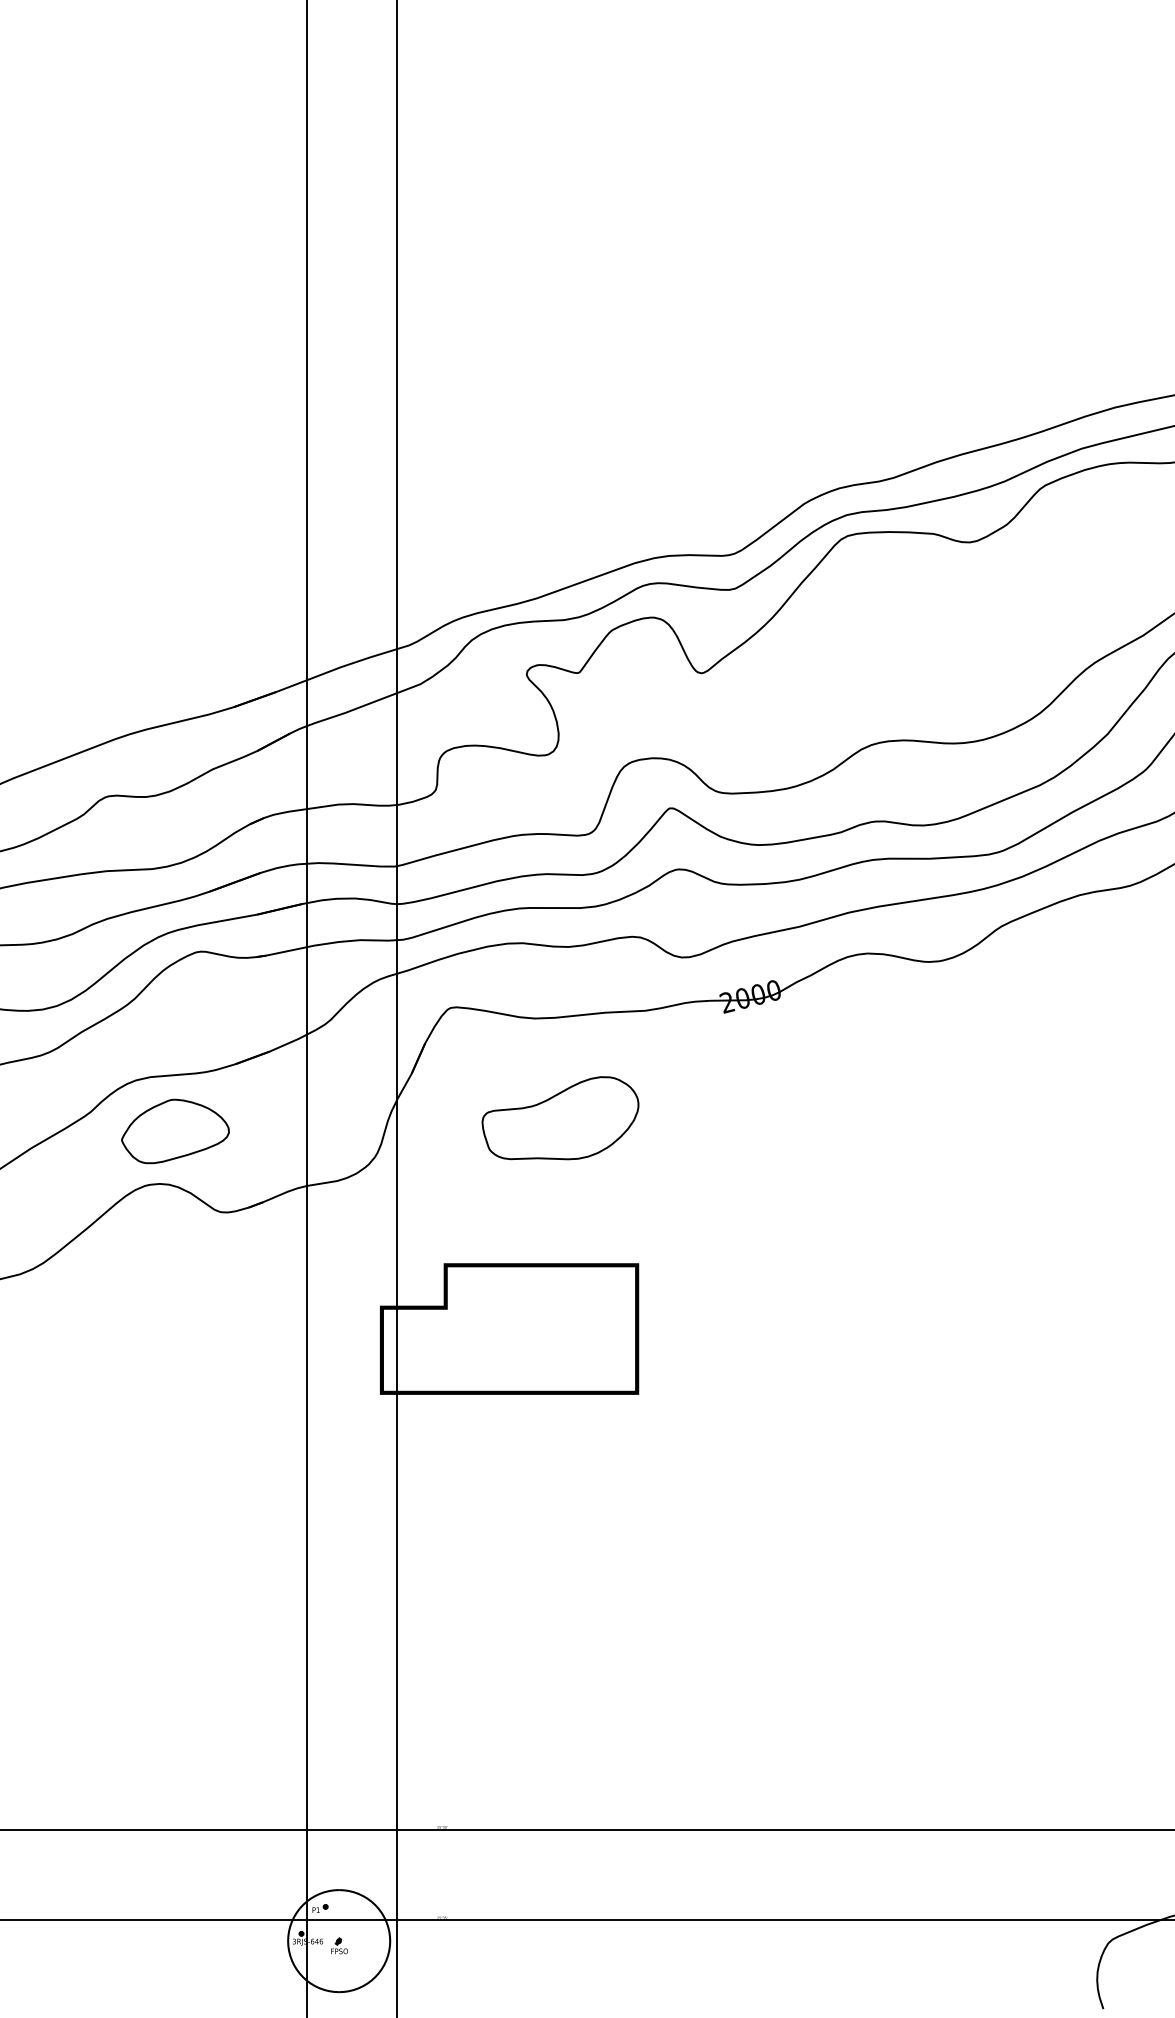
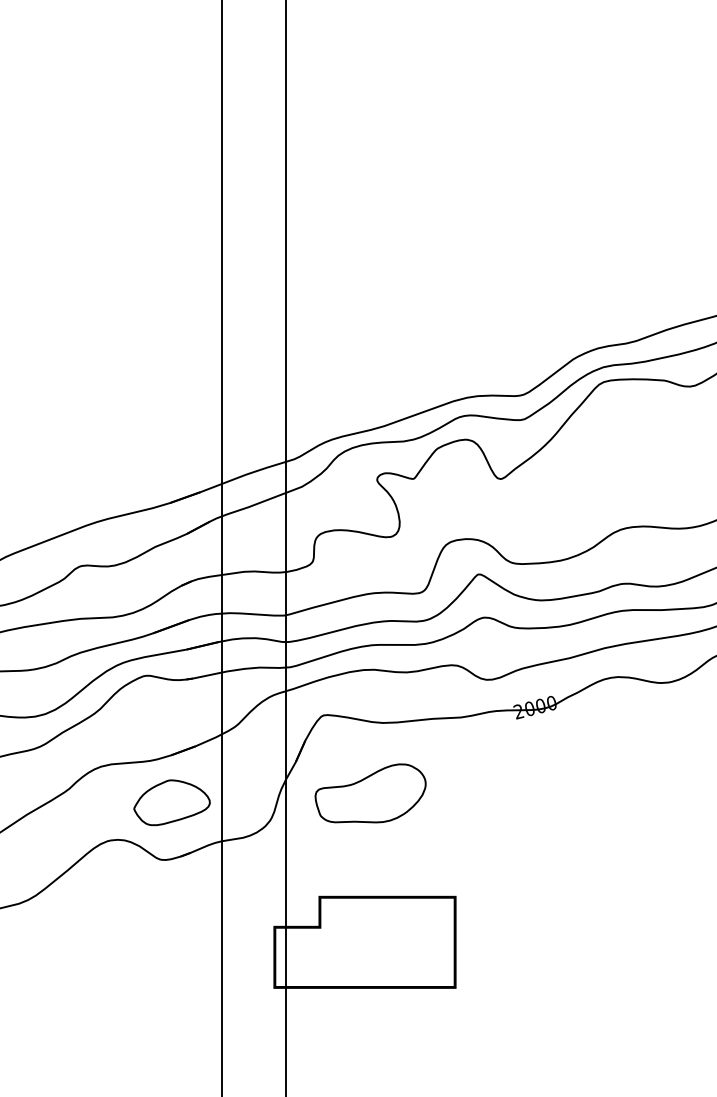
part: (560, 1118) -> (370, 793), moved
part: (175, 1131) -> (172, 802), moved

